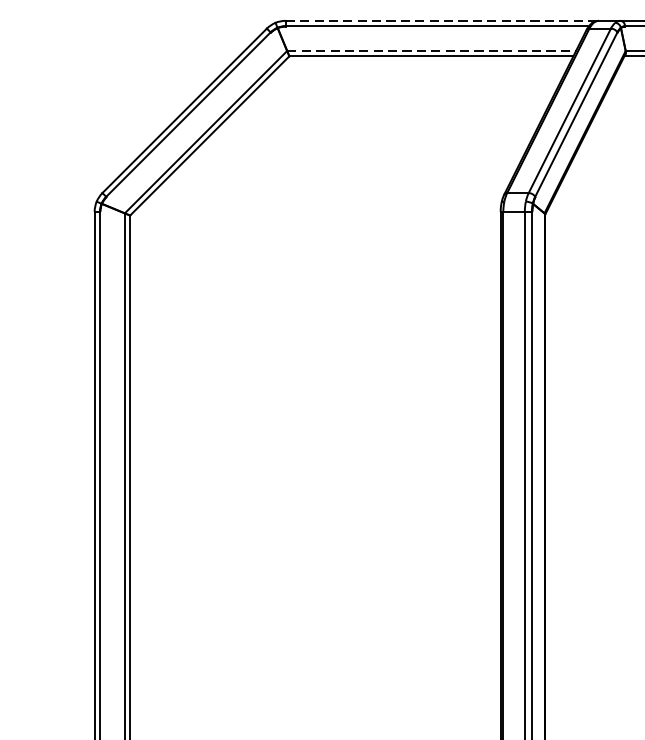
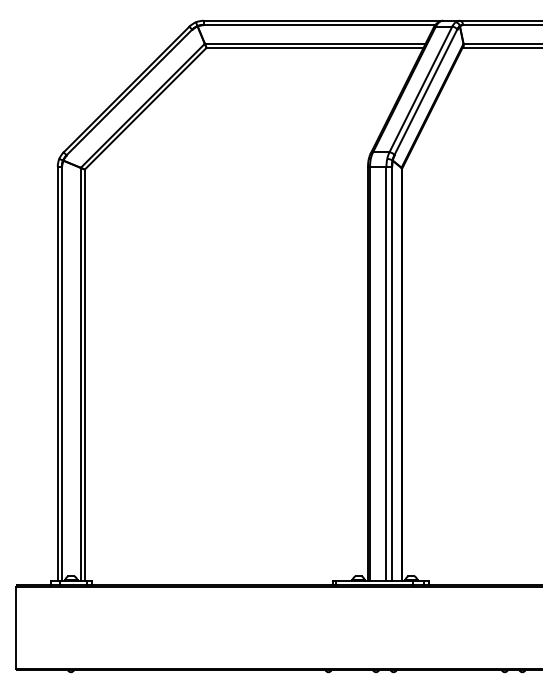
line: (442, 20) -> (323, 20), dashed -> solid
line: (431, 50) -> (315, 43), dashed -> solid

